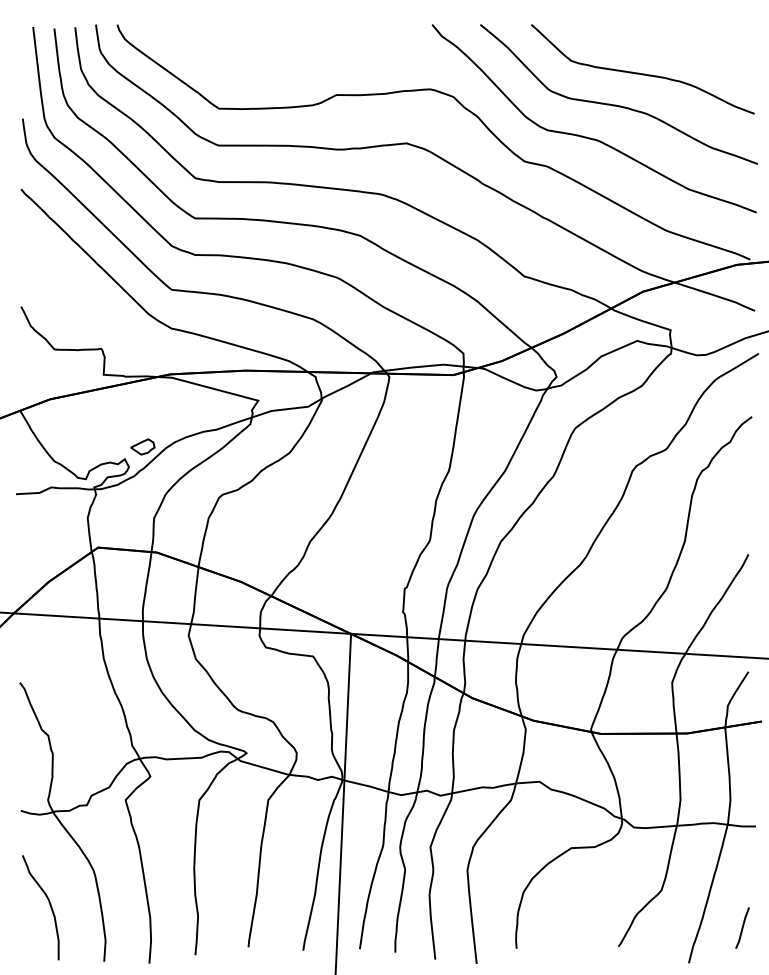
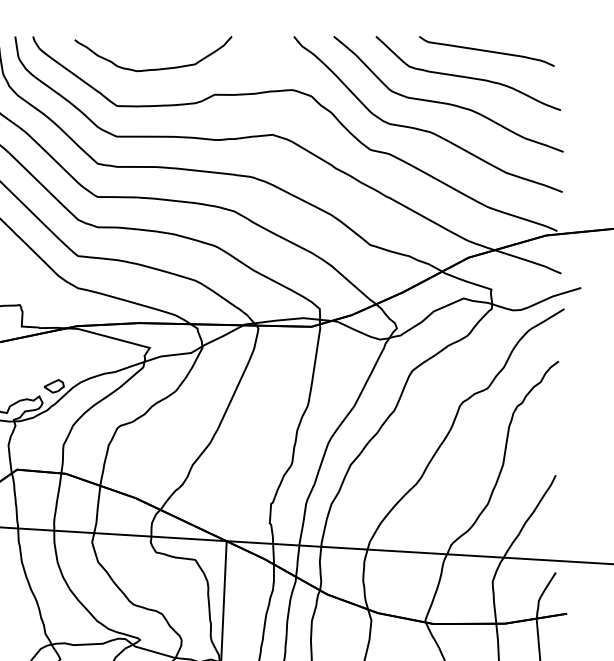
curve: (664, 42) -> (486, 51), added
curve: (266, 63) -> (156, 68), added

